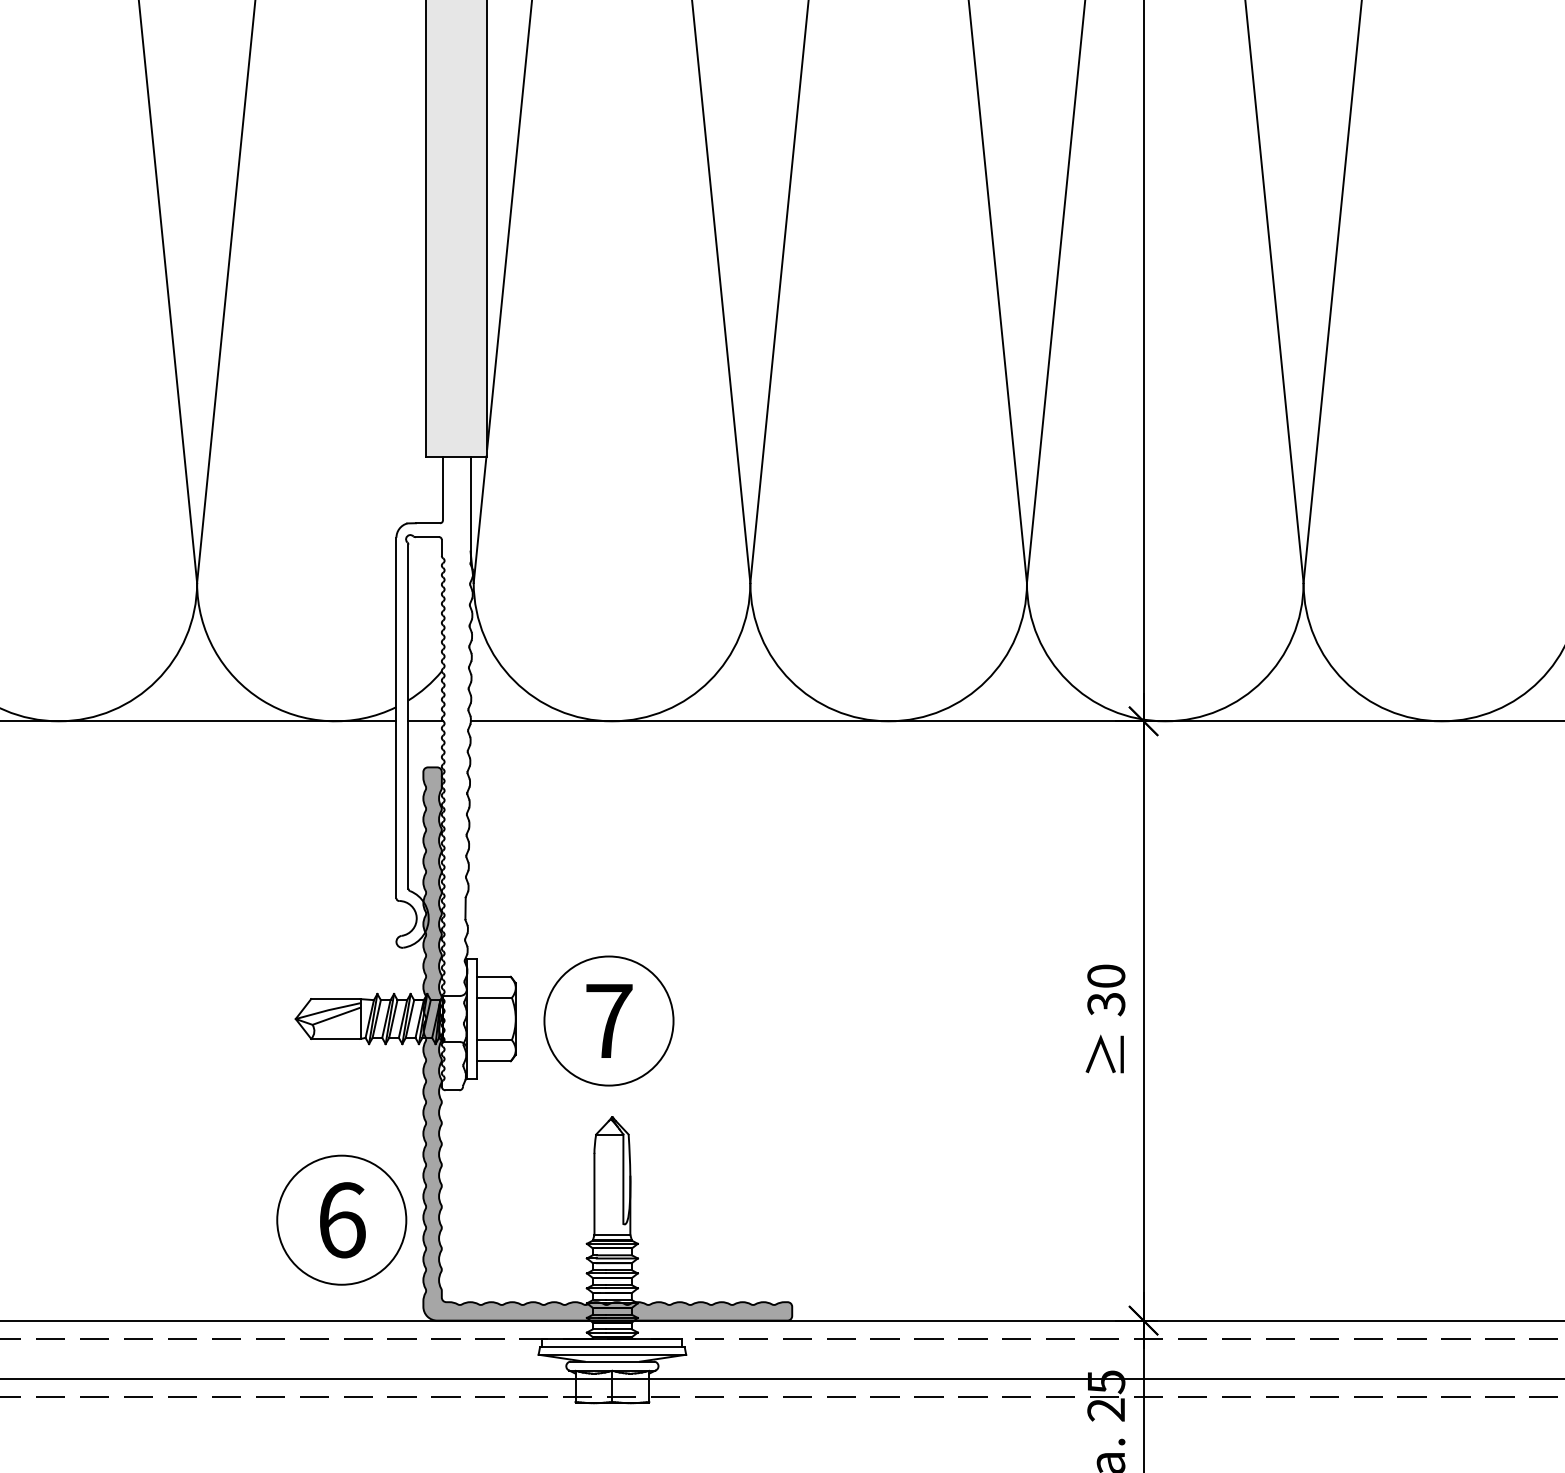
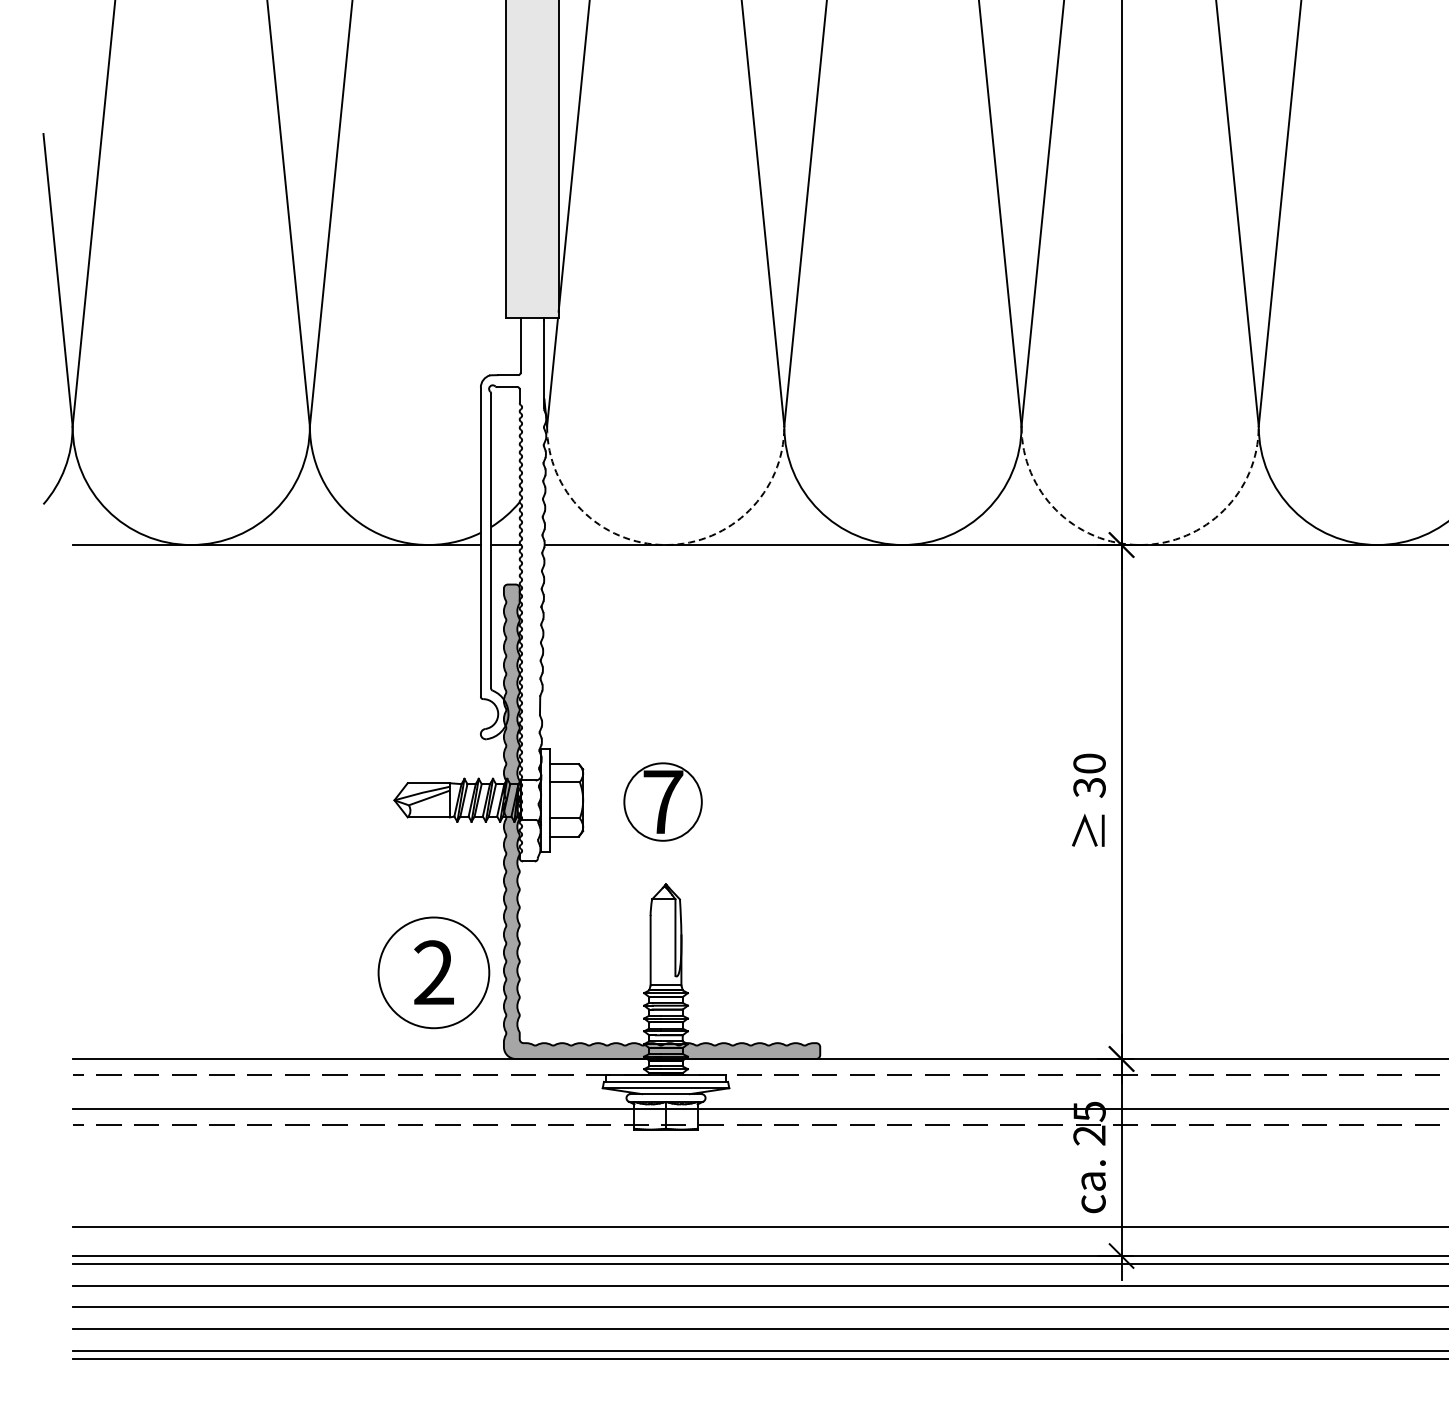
arc: (611, 721) -> (665, 545), solid -> dashed
arc: (1165, 721) -> (1140, 545), solid -> dashed
circle: (608, 1020) -> (662, 801), size x0.7
text: (342, 1219) -> (434, 972), 6 -> 2

